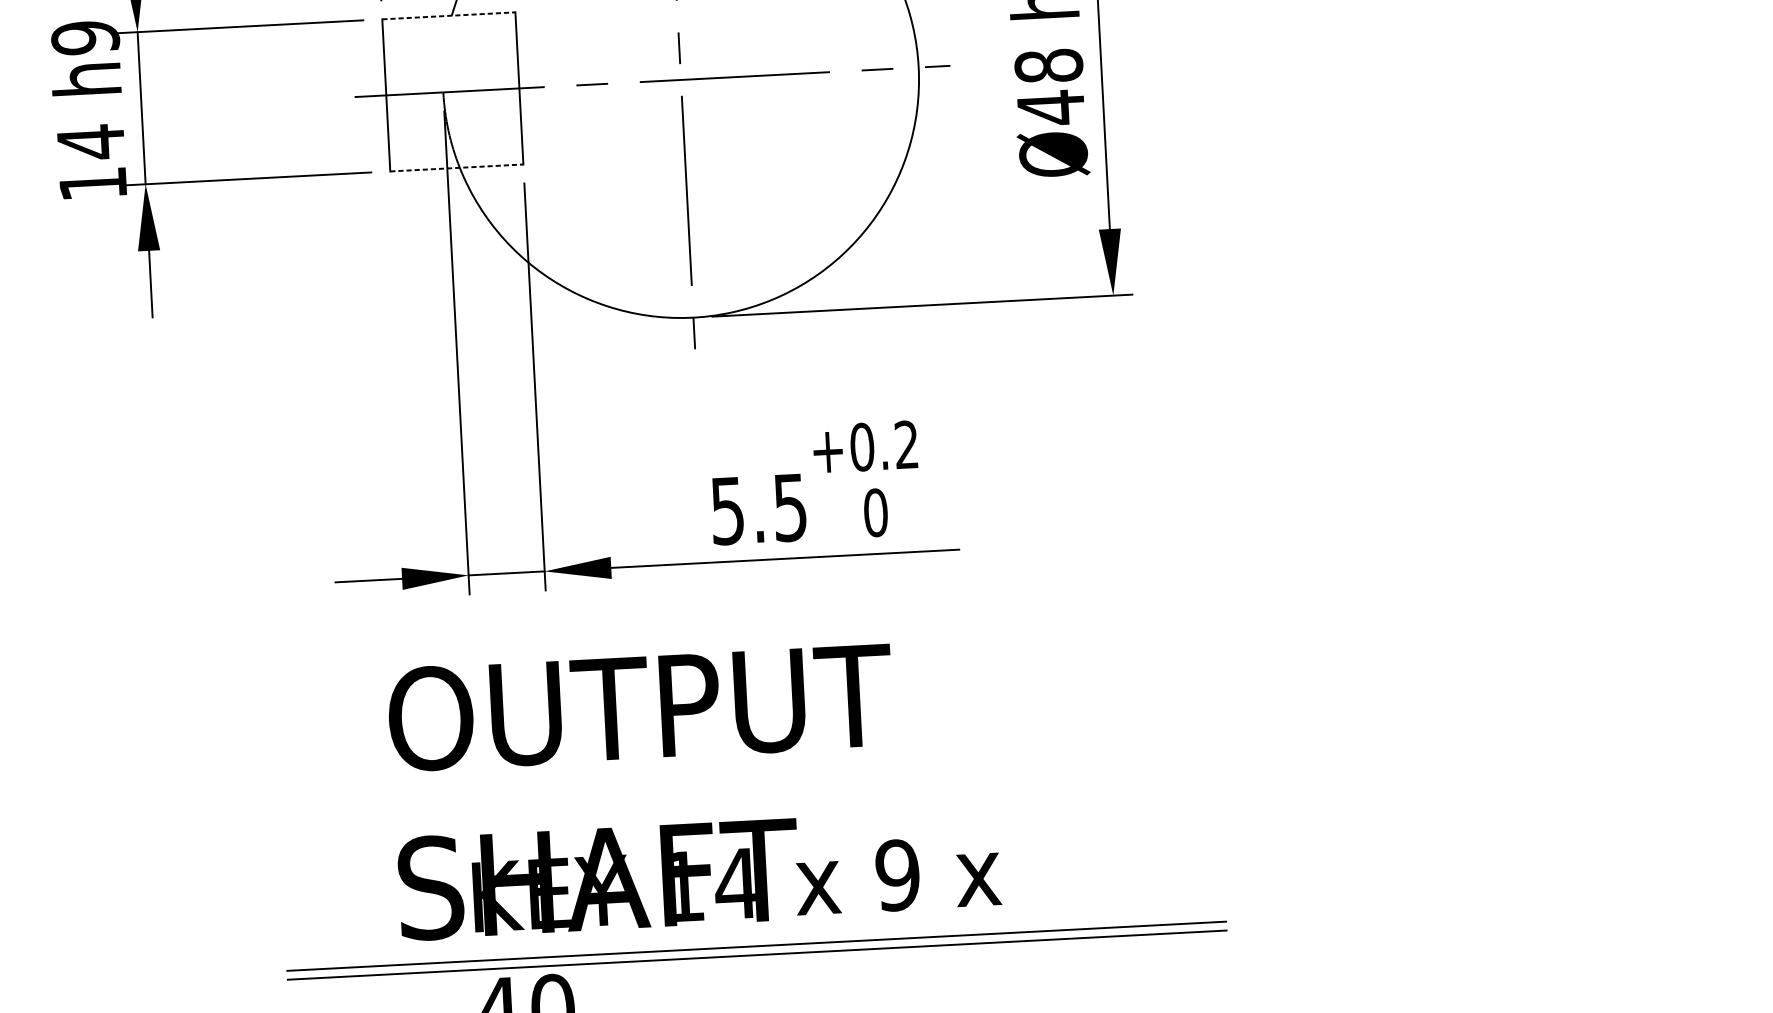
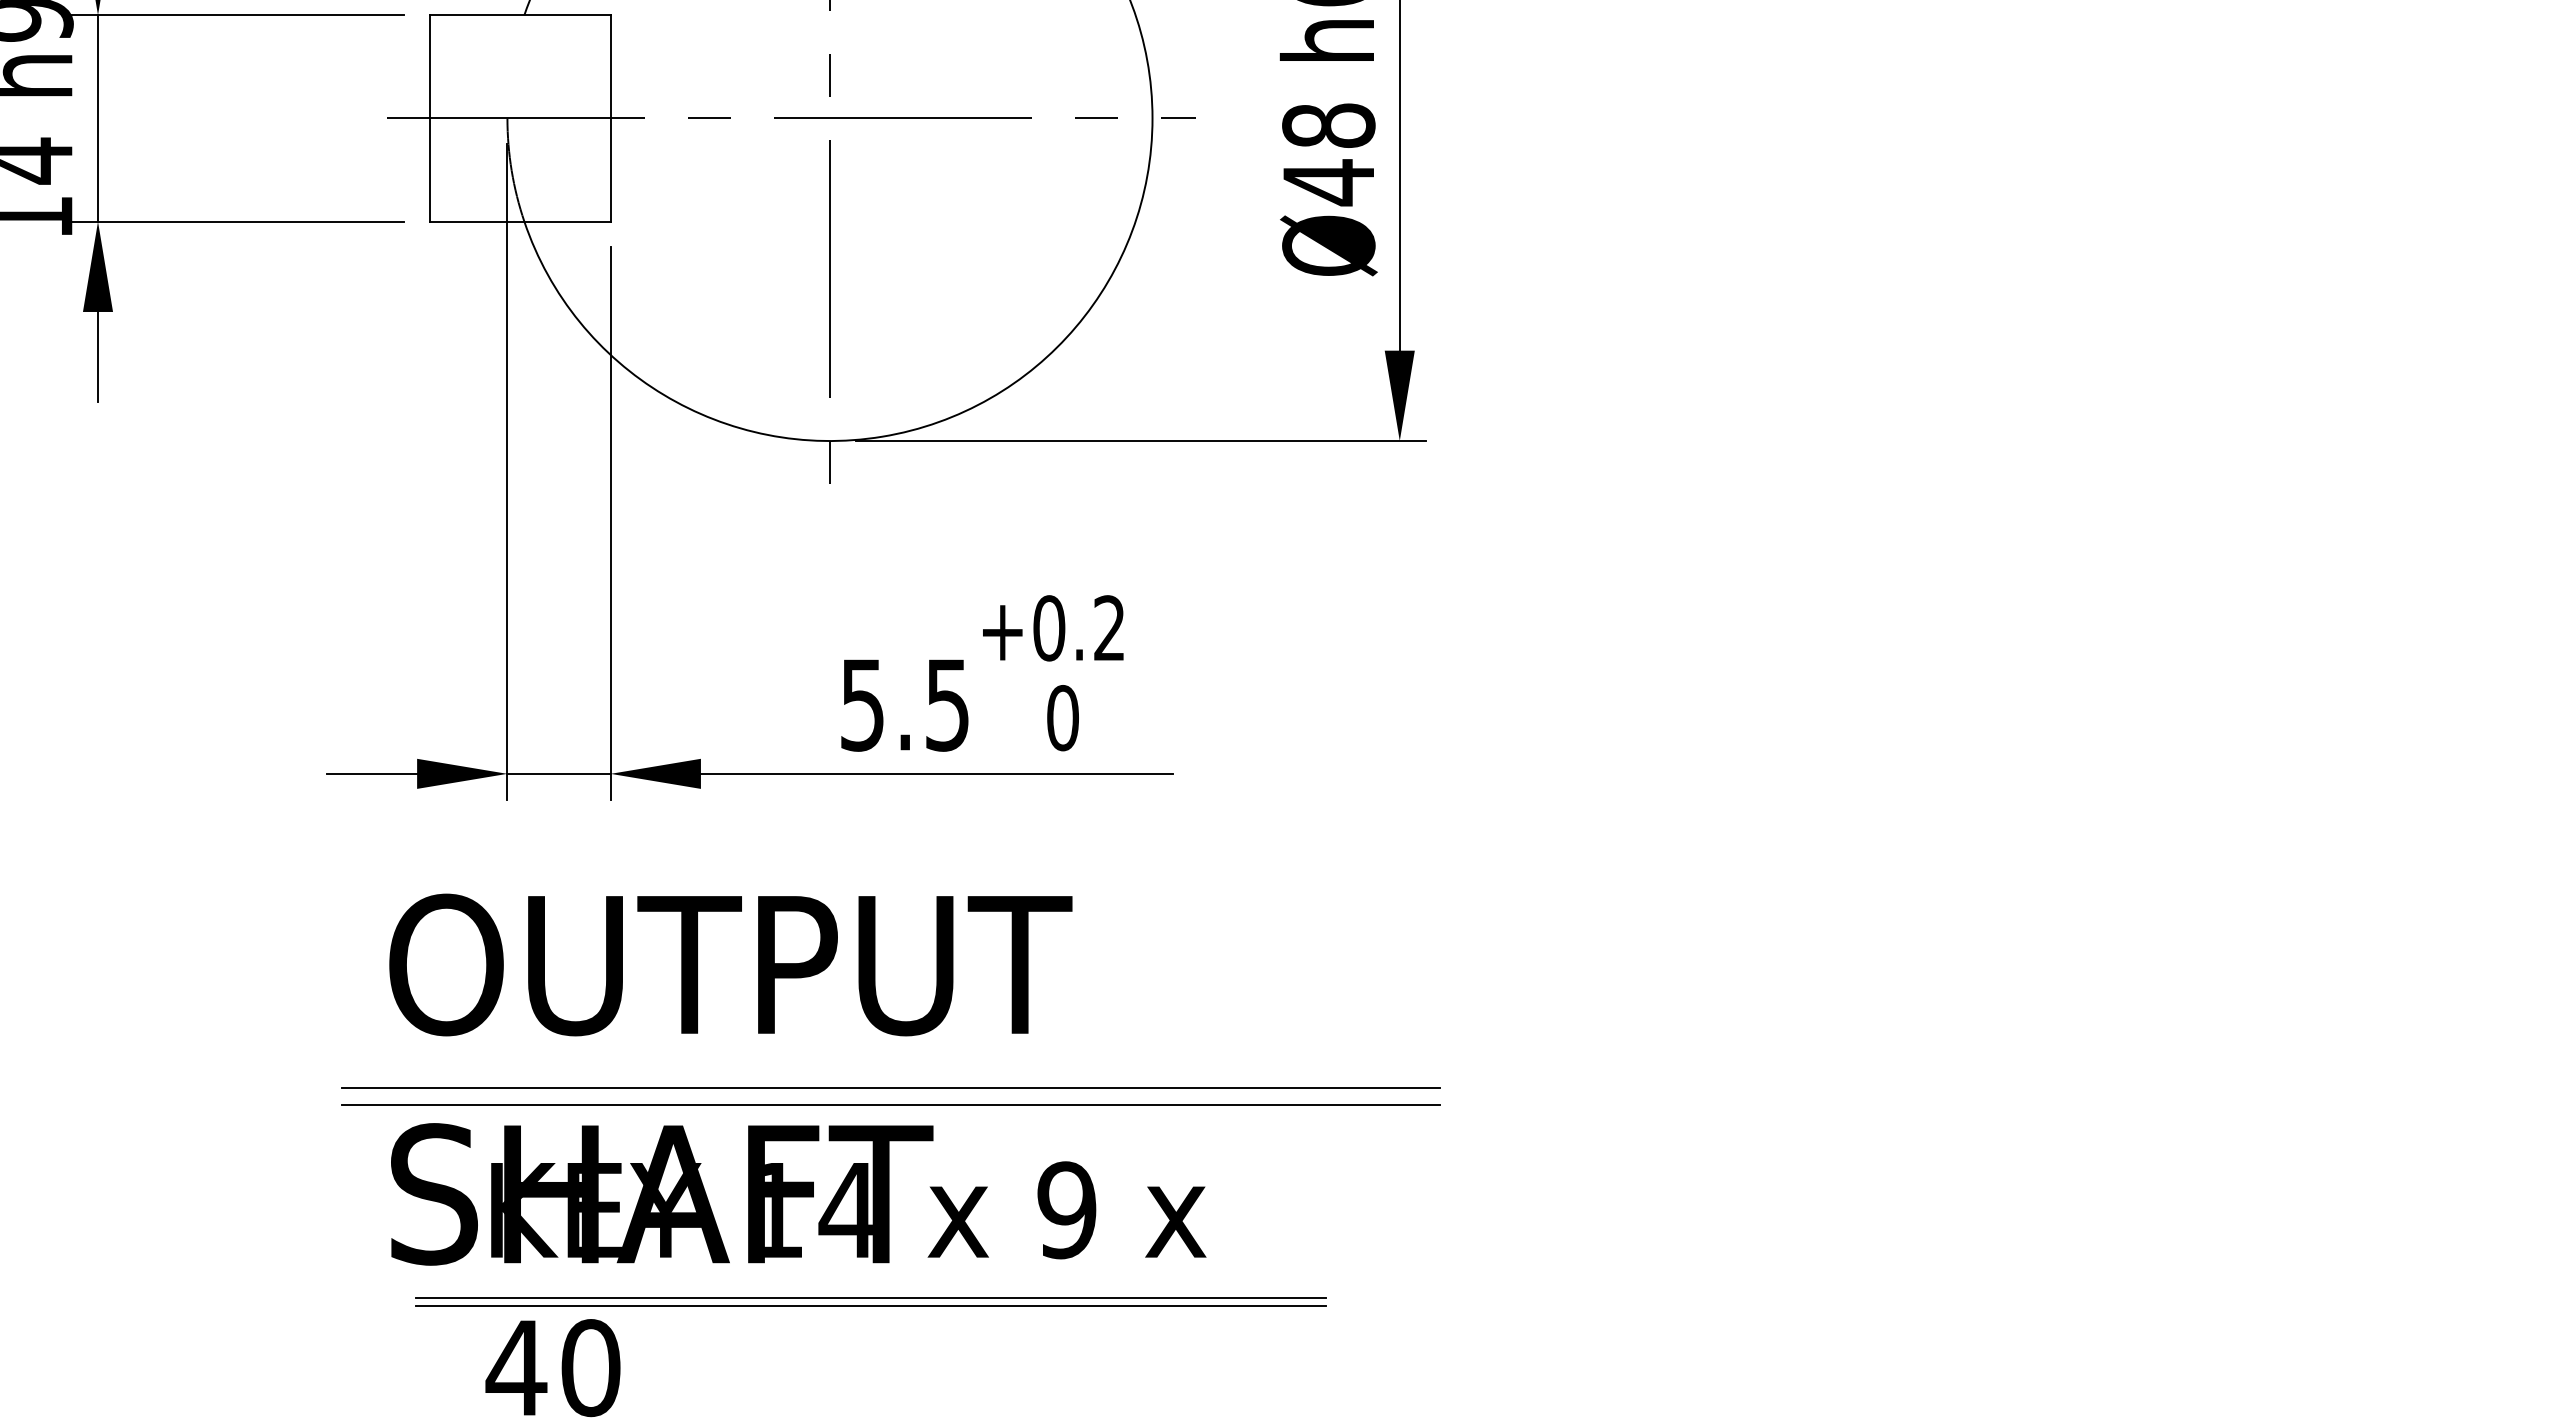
line: (448, 16) -> (520, 15), dashed -> solid
line: (456, 167) -> (520, 221), dashed -> solid
line: (763, 791) -> (890, 1087), added
line: (763, 804) -> (890, 1104), added
part: (756, 950) -> (870, 1301), size x0.71

